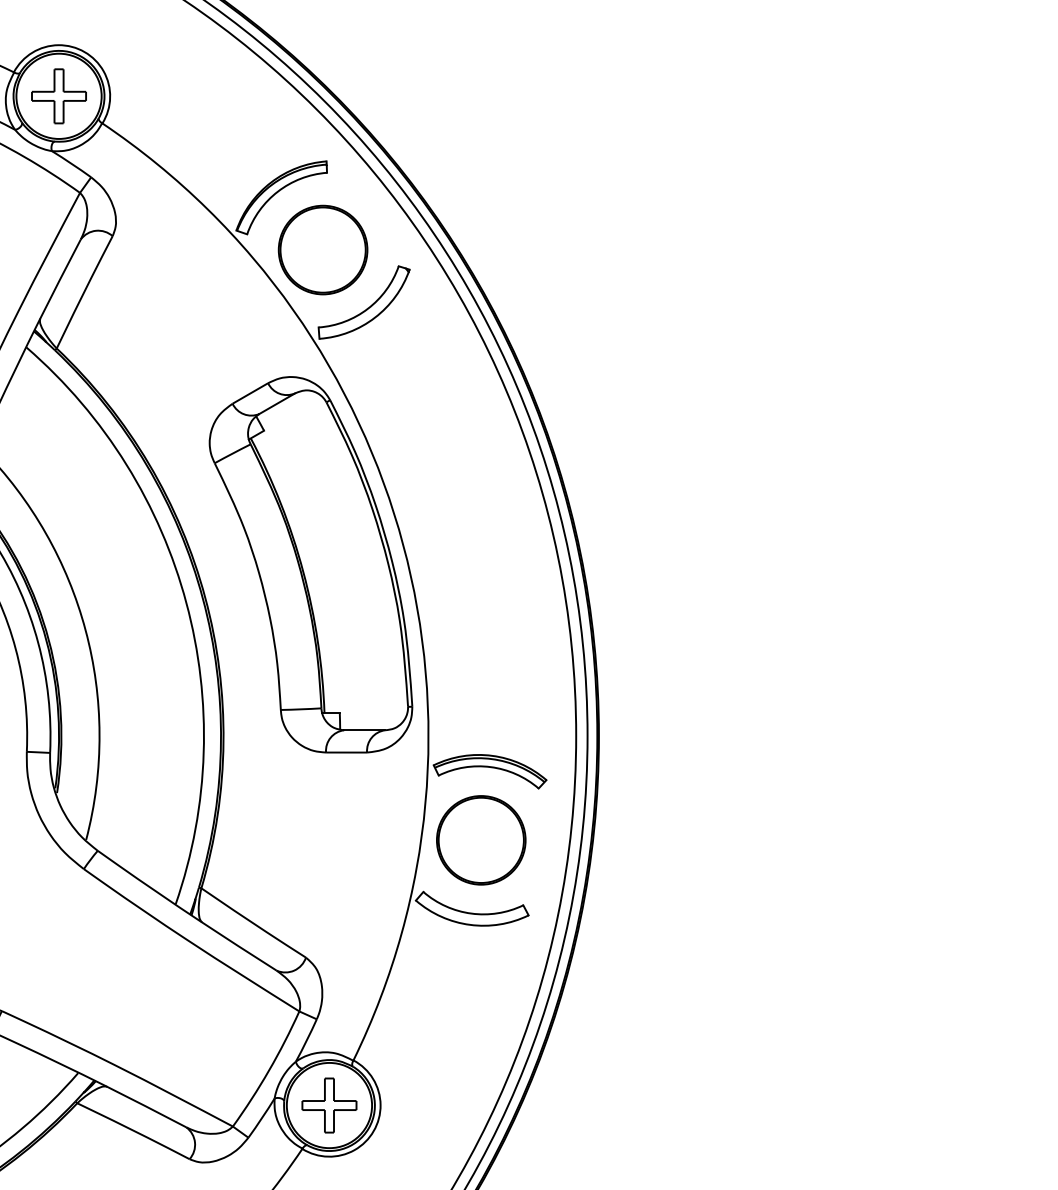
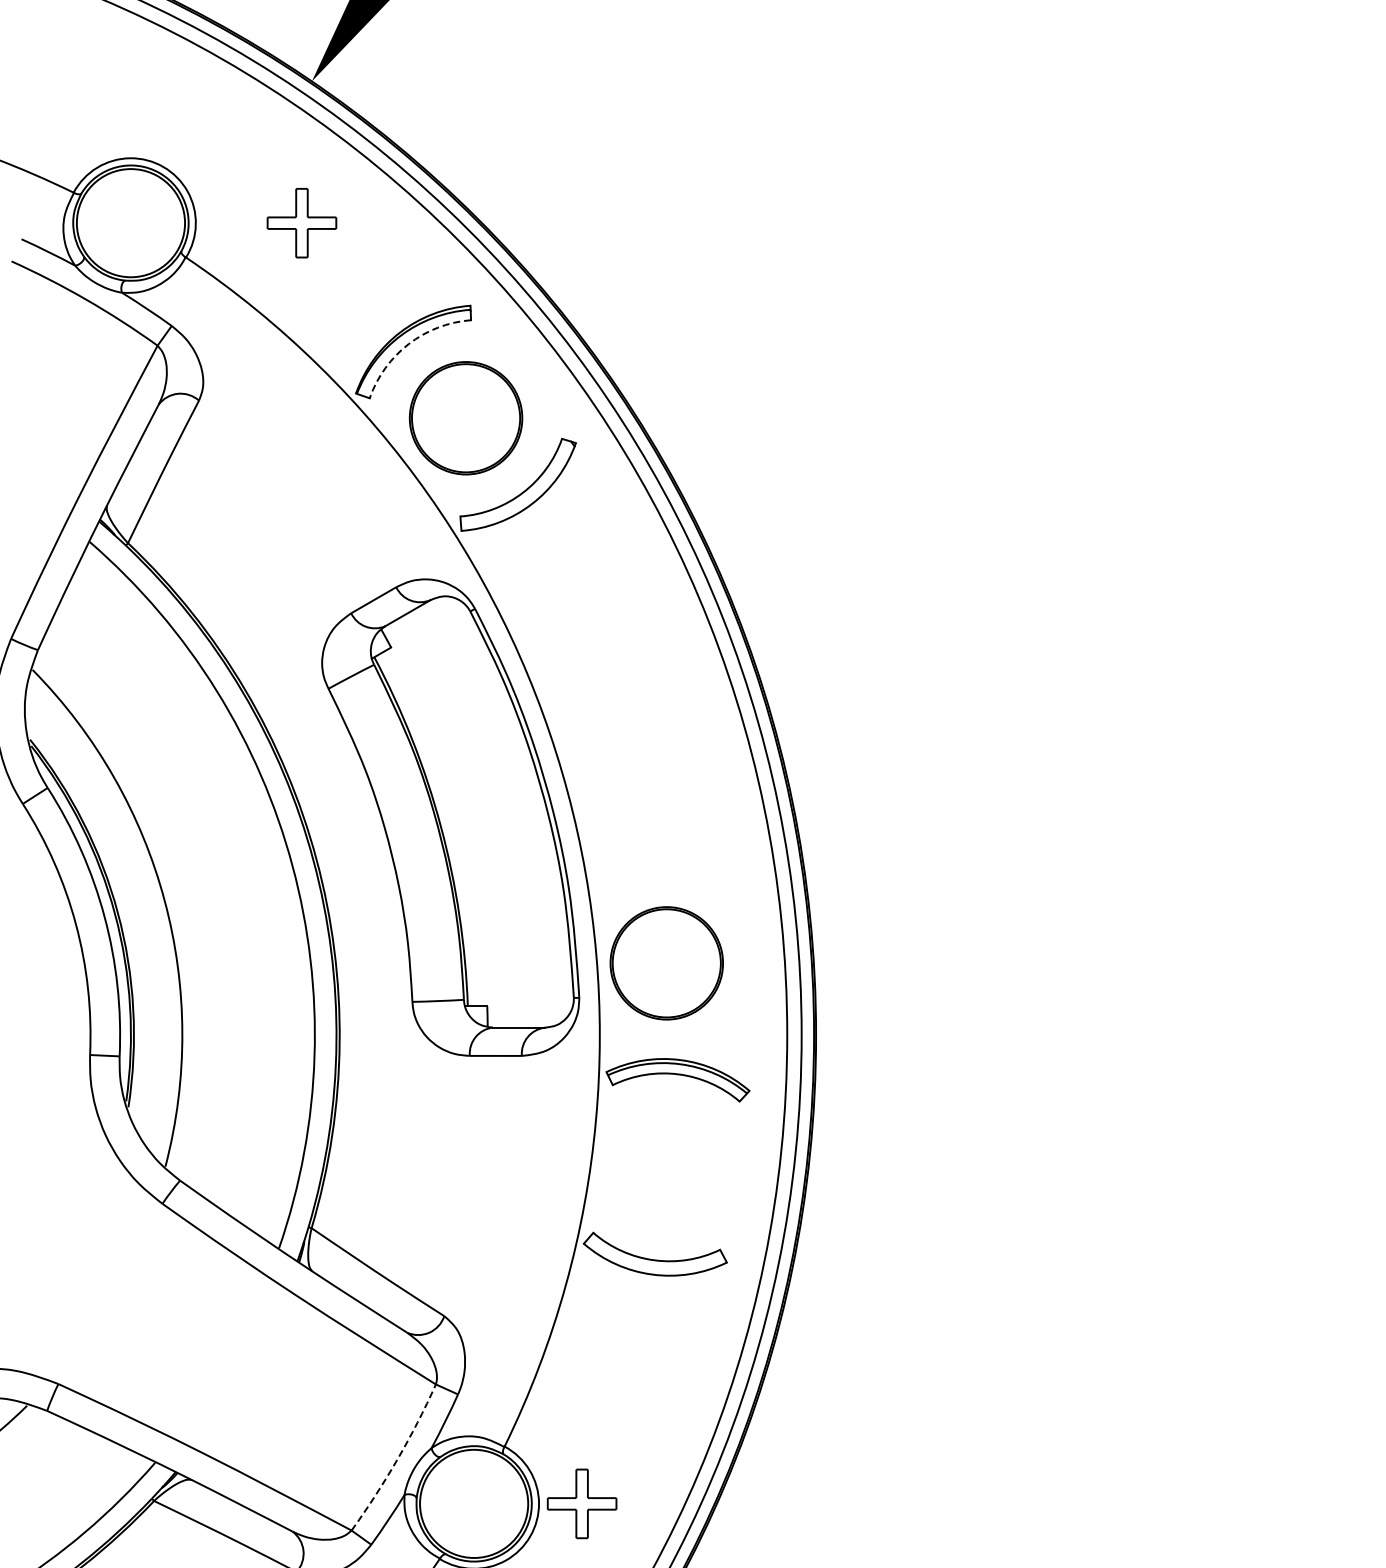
part: (58, 96) -> (301, 223), moved
arc: (277, 191) -> (408, 344), solid -> dashed
part: (481, 840) -> (666, 963), moved
arc: (269, 1070) -> (397, 1459), solid -> dashed
part: (328, 1105) -> (581, 1503), moved

